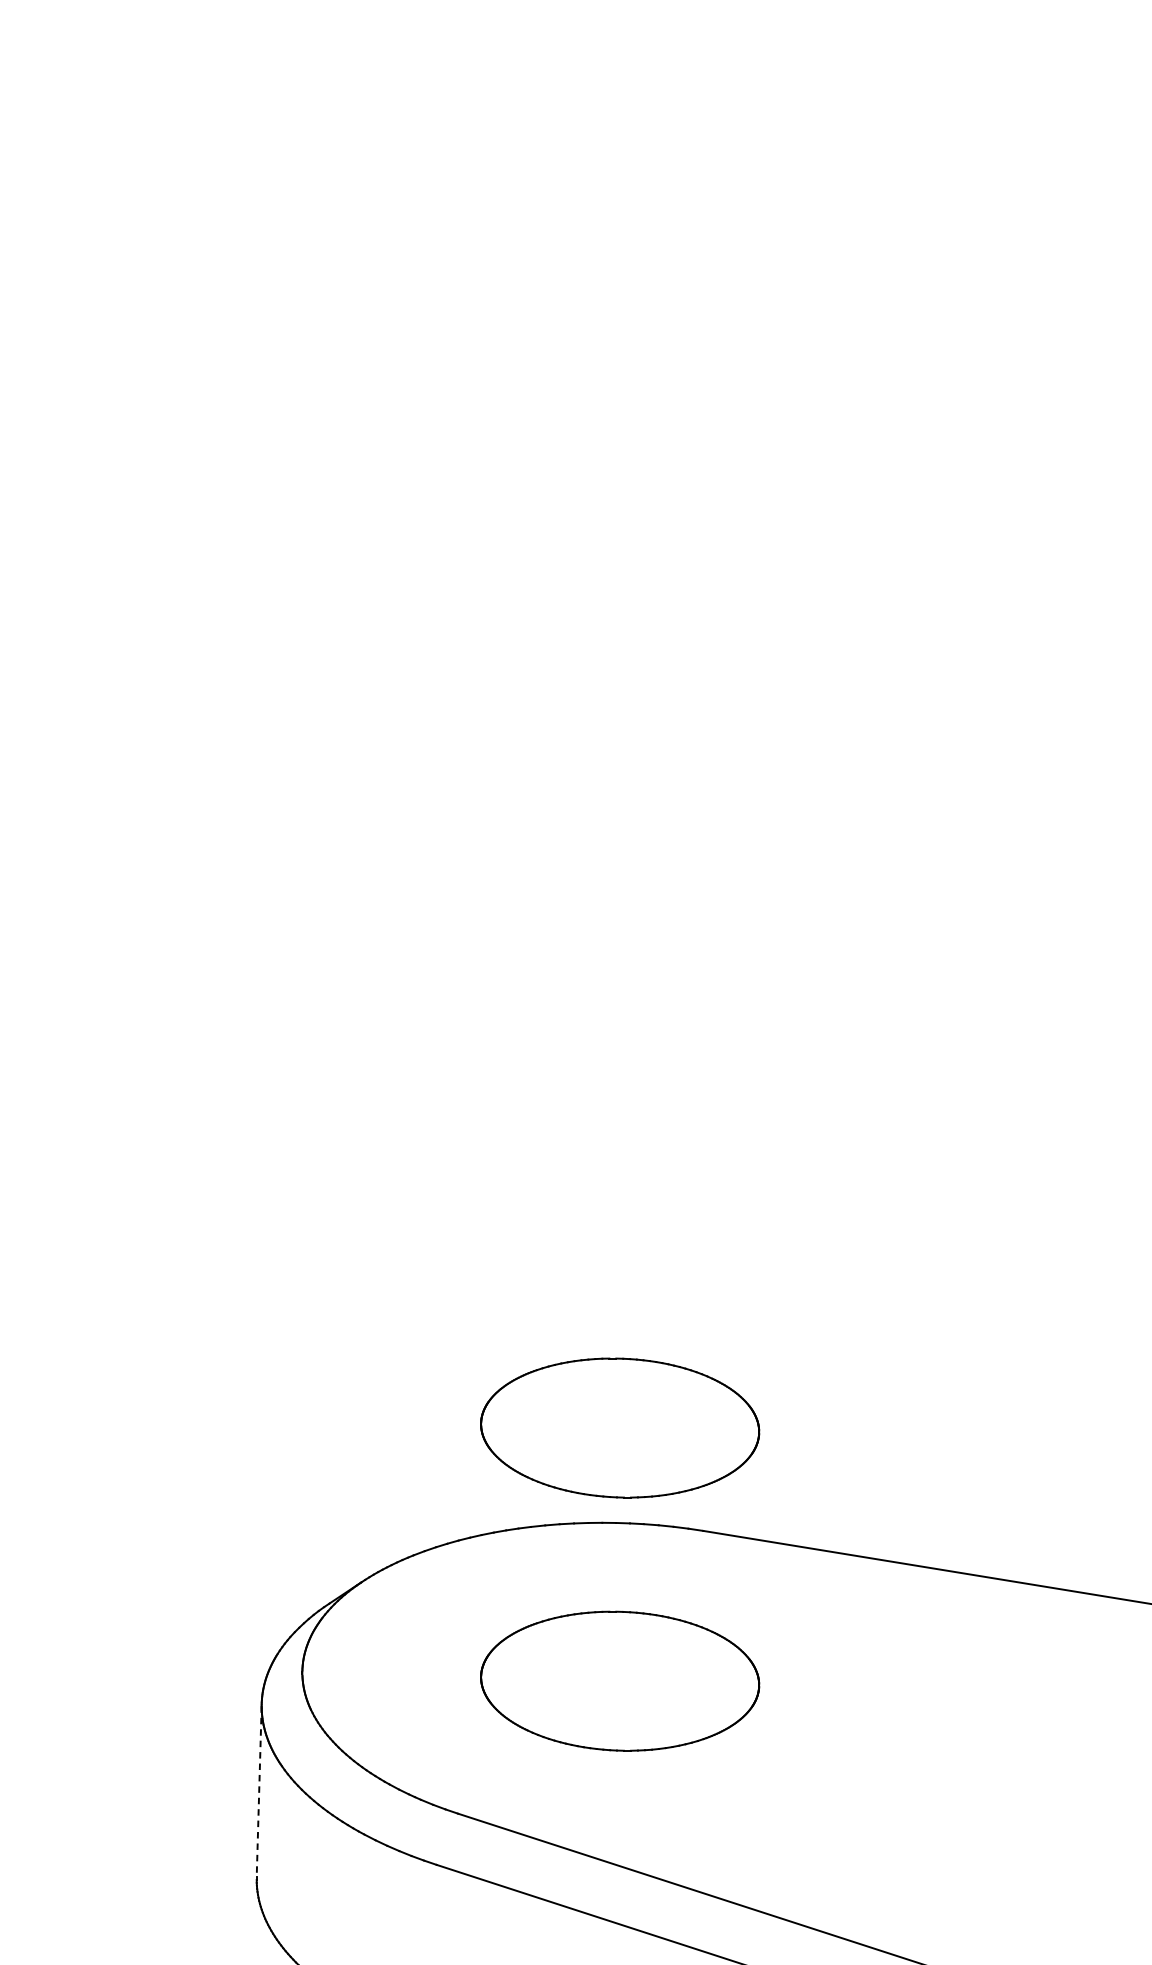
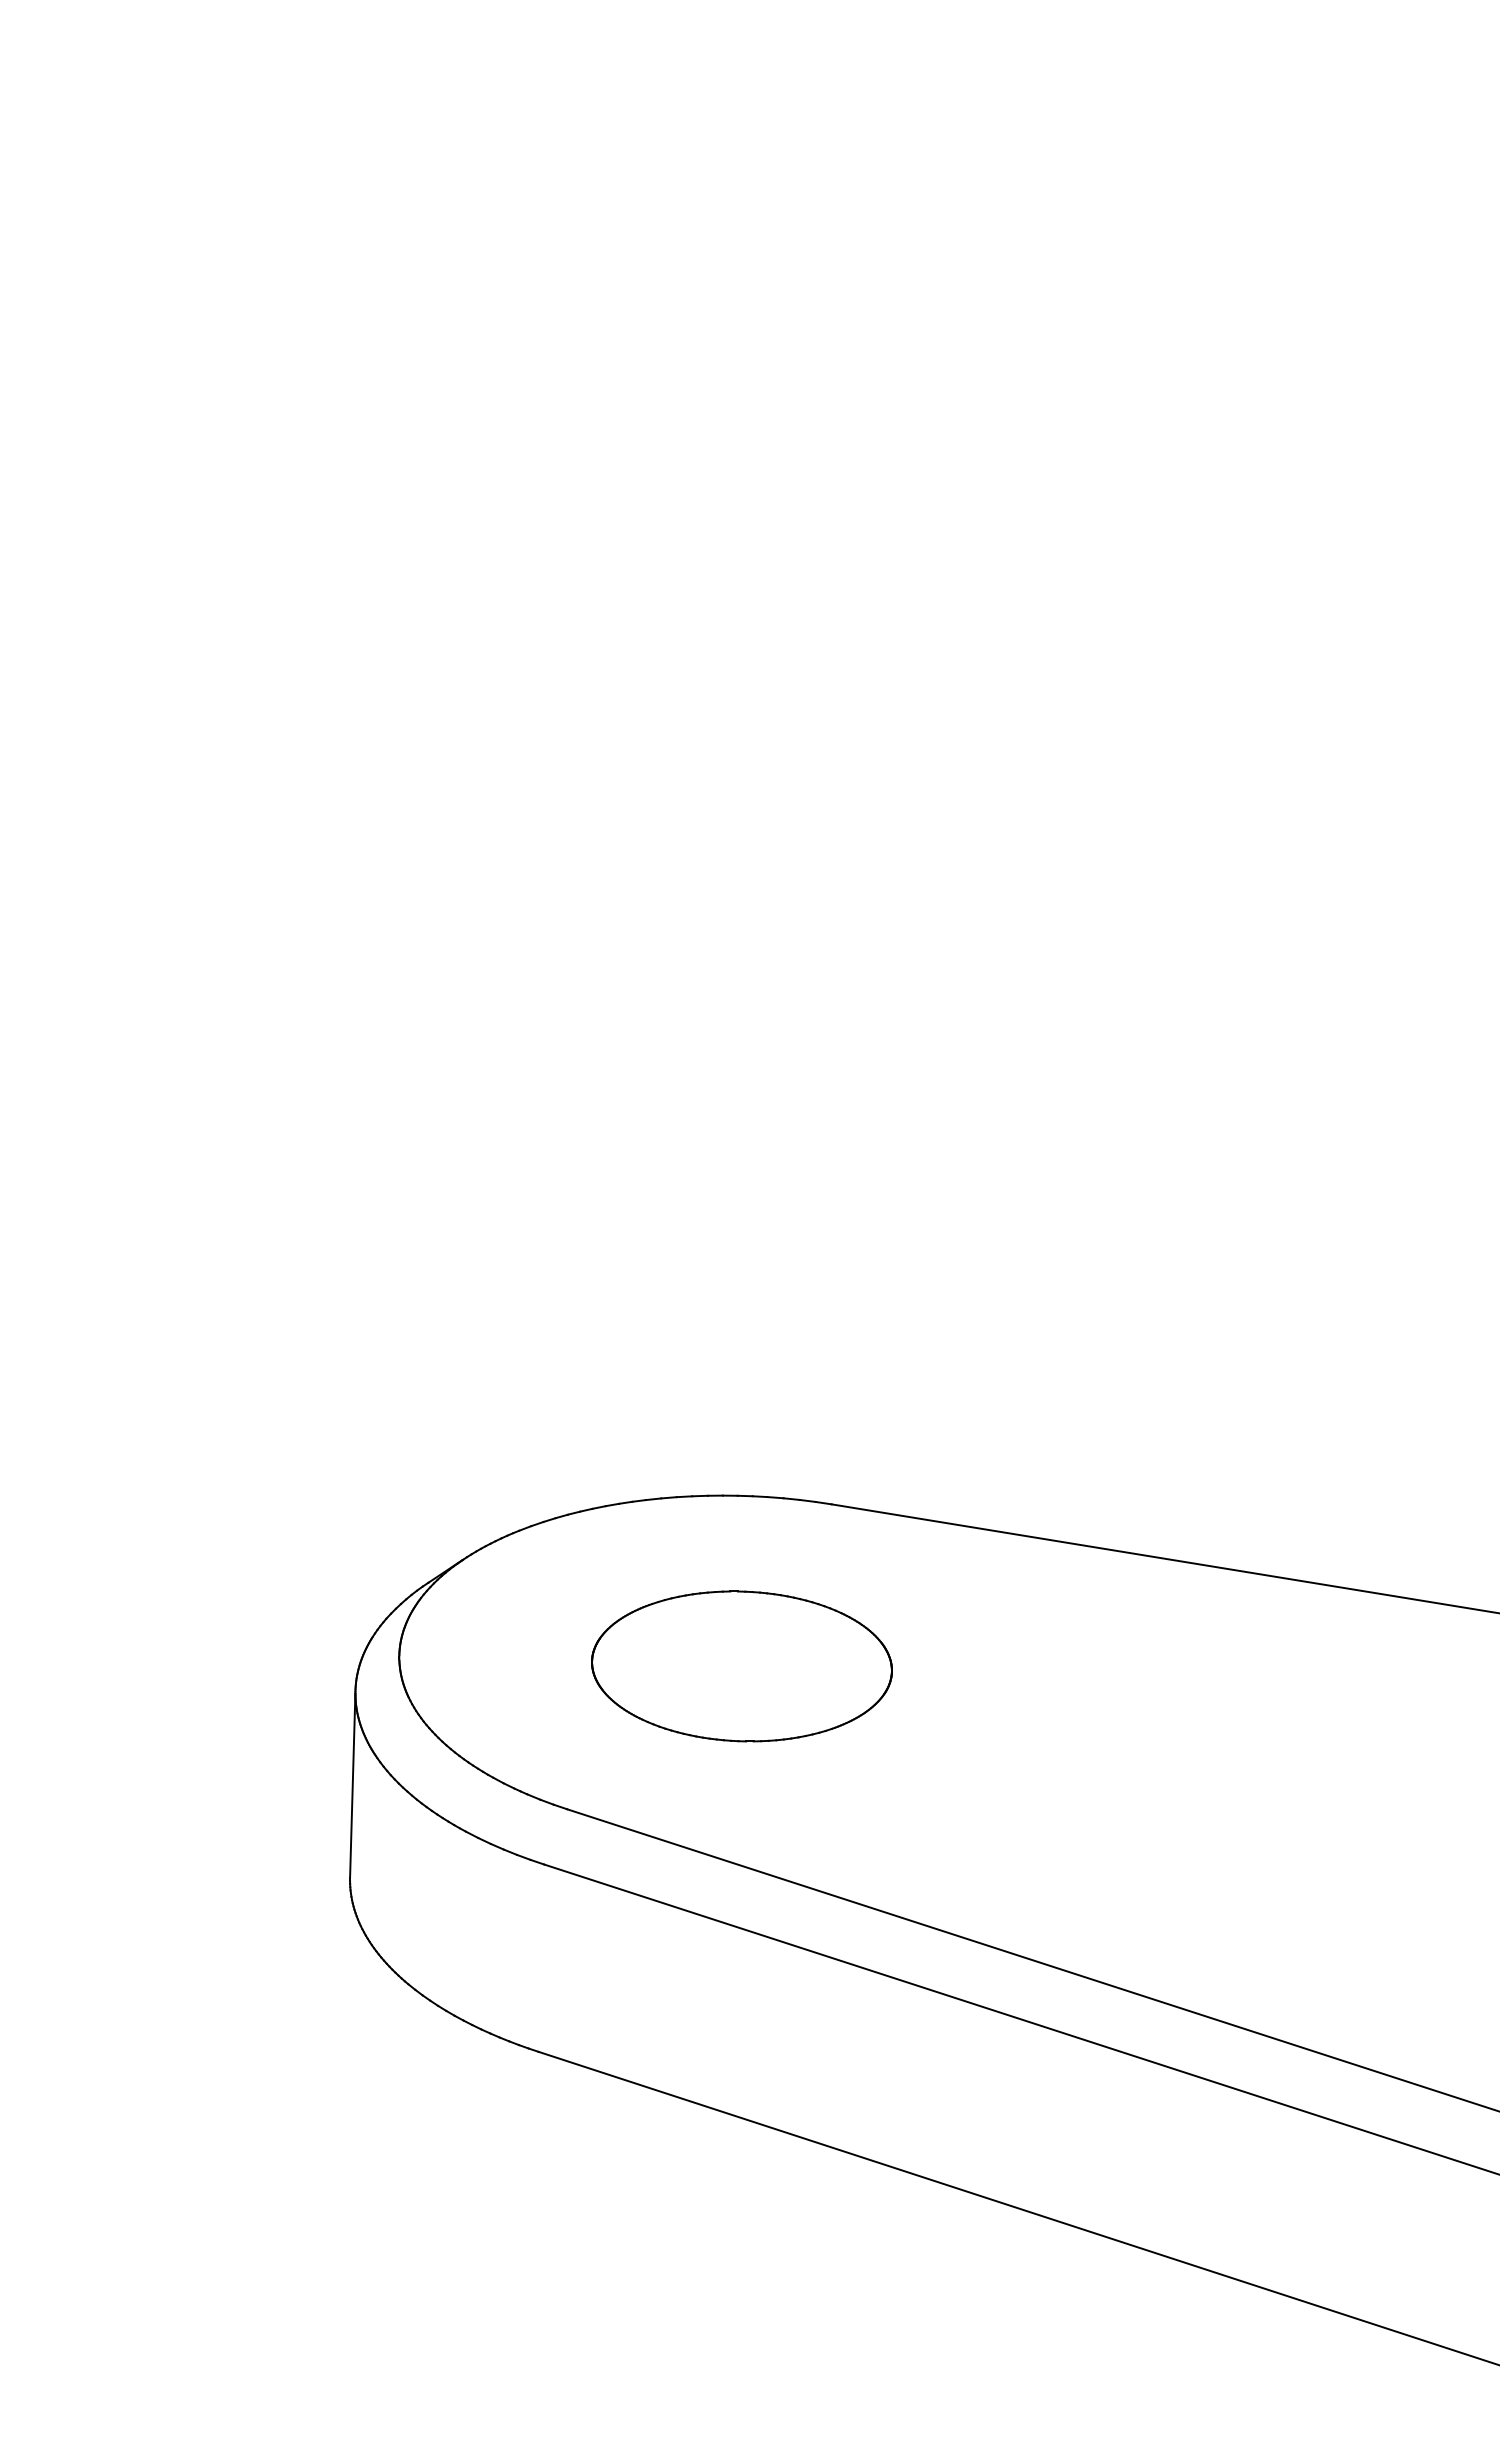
part: (619, 1428) -> (741, 1393), removed
line: (258, 1792) -> (352, 1786), dashed -> solid

